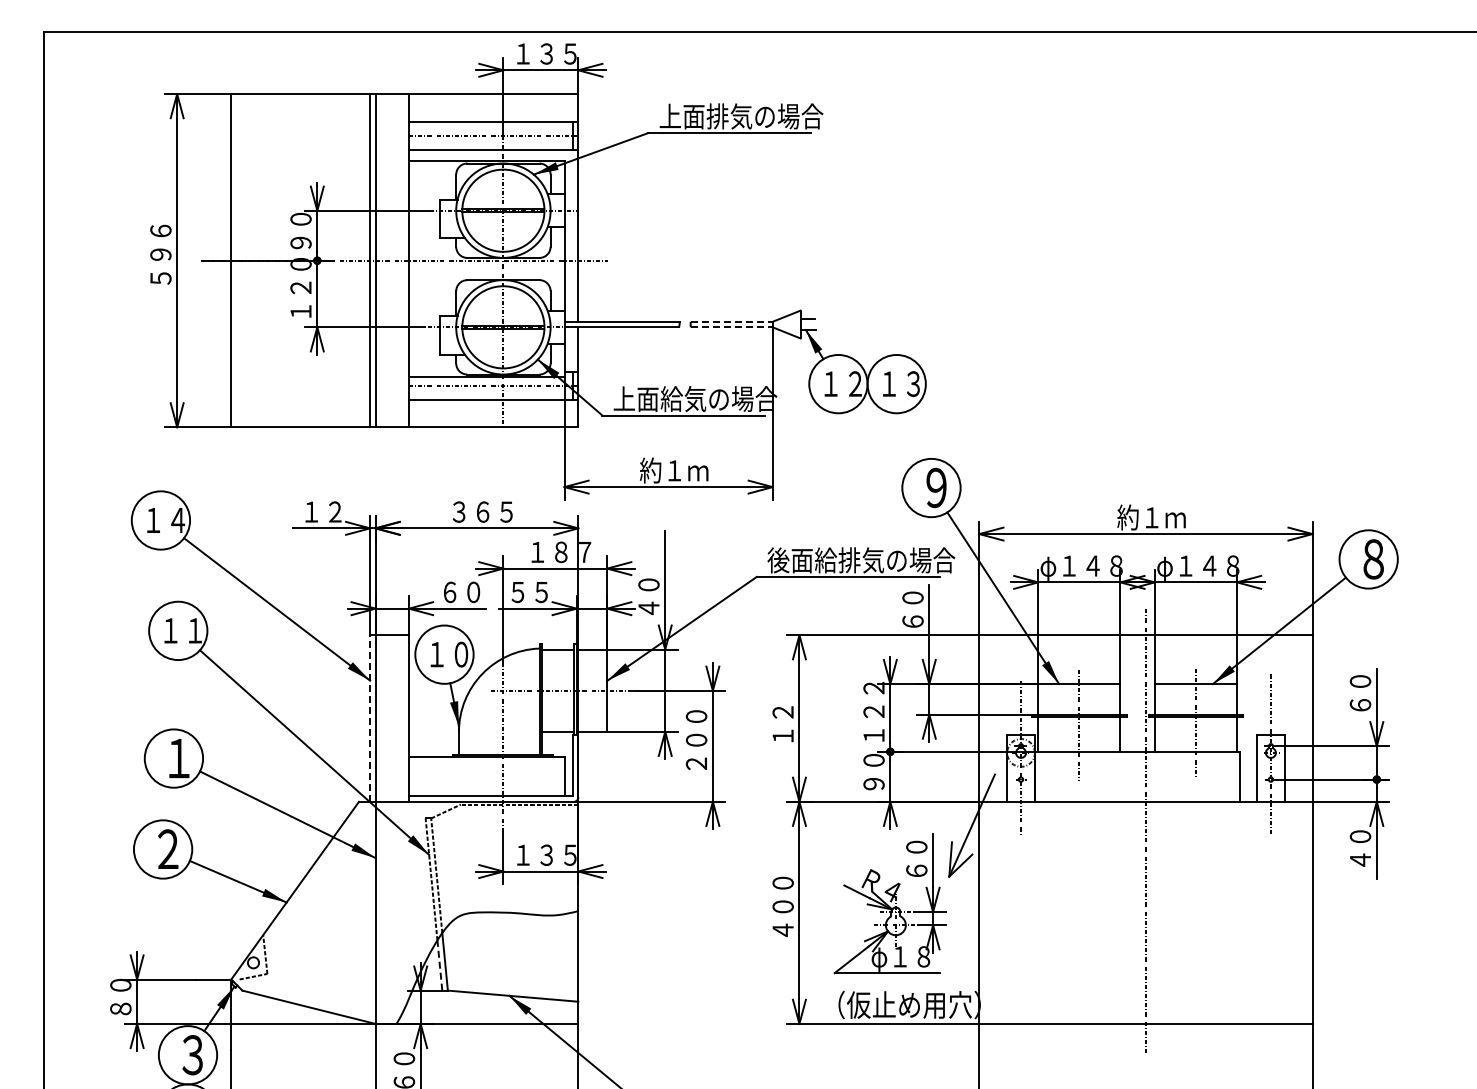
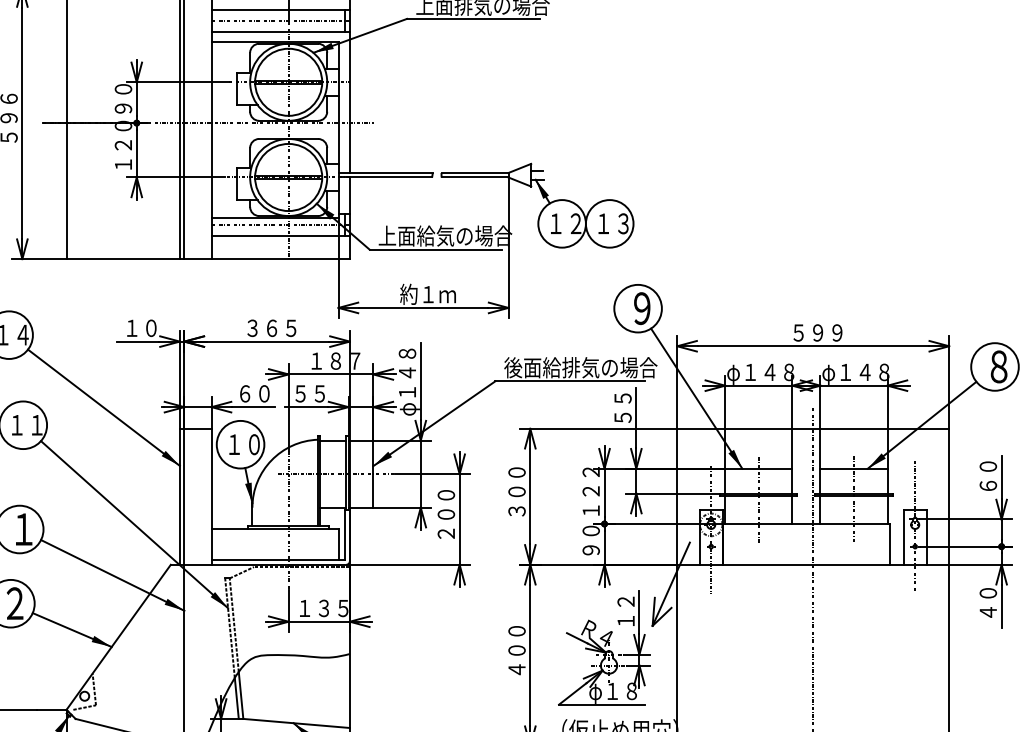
line: (732, 321) -> (475, 172), dashed -> solid
line: (731, 327) -> (474, 177), dashed -> solid
text: (334, 511) -> (150, 327), １２ -> １０
text: (1151, 517) -> (817, 332), 約１ｍ -> ５９９
text: (650, 578) -> (408, 382), ４０ -> φ１４８
text: (912, 609) -> (622, 407), ６０ -> ５５
text: (782, 712) -> (516, 491), １２ -> ３００
line: (370, 718) -> (180, 496), dashed -> solid
text: (916, 858) -> (625, 611), ６０ -> １２
line: (439, 964) -> (236, 697), dashed -> solid

